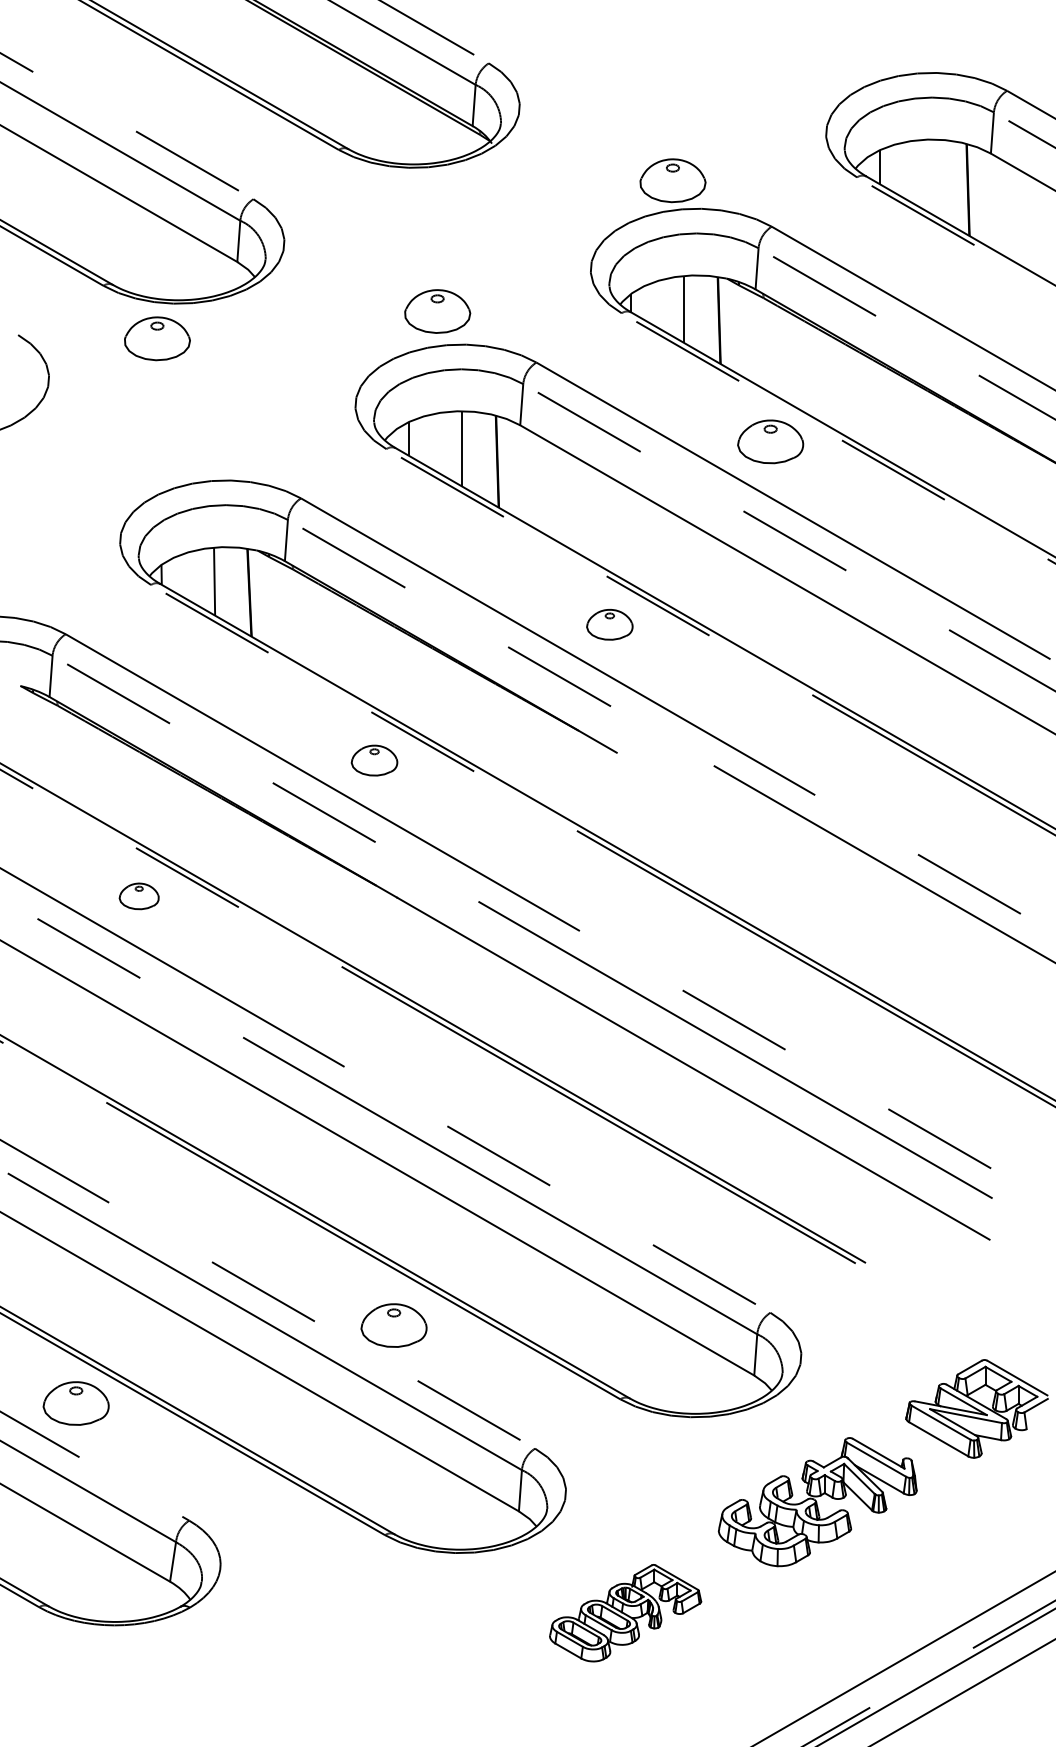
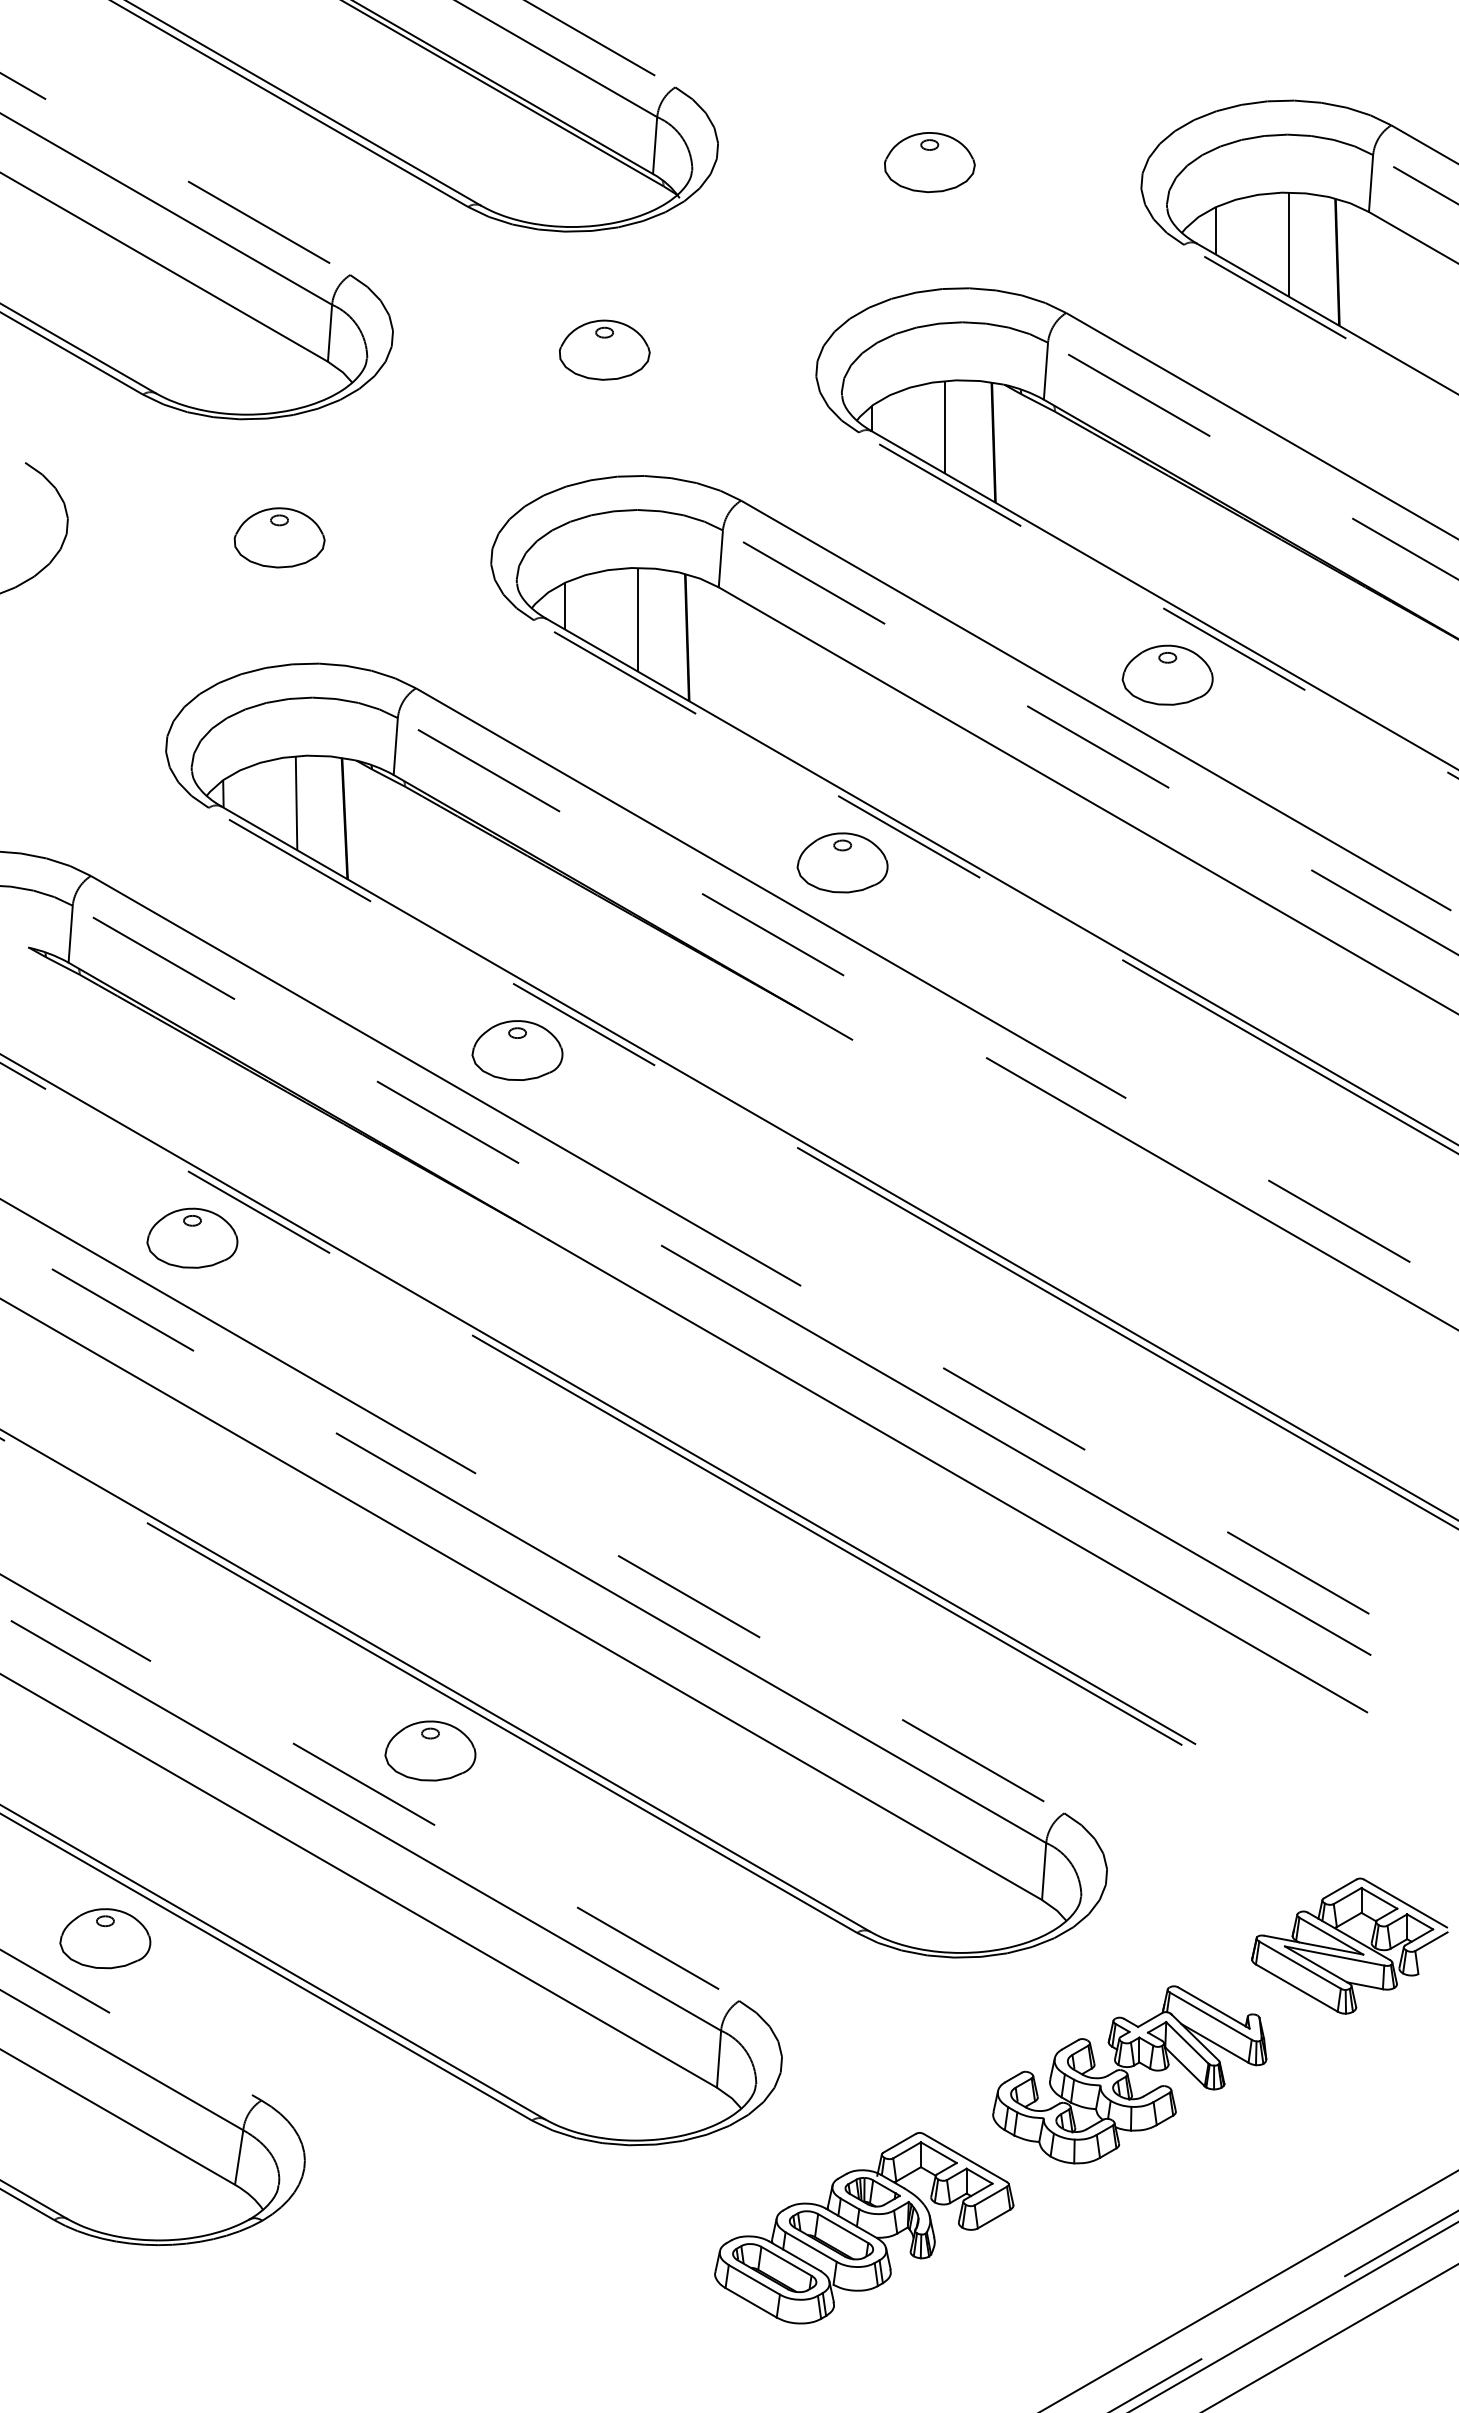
line: (932, 177) -> (1288, 244), added
part: (672, 180) -> (929, 162), moved
part: (437, 311) -> (604, 349), moved
part: (157, 338) -> (279, 537), moved
part: (770, 441) -> (1167, 674), moved
part: (609, 624) -> (842, 862), size x1.43
part: (374, 760) -> (517, 1050), size x1.43
part: (139, 895) -> (192, 1237), size x1.67
part: (394, 1325) -> (430, 1750), moved
part: (625, 1613) -> (864, 2228), size x1.43

